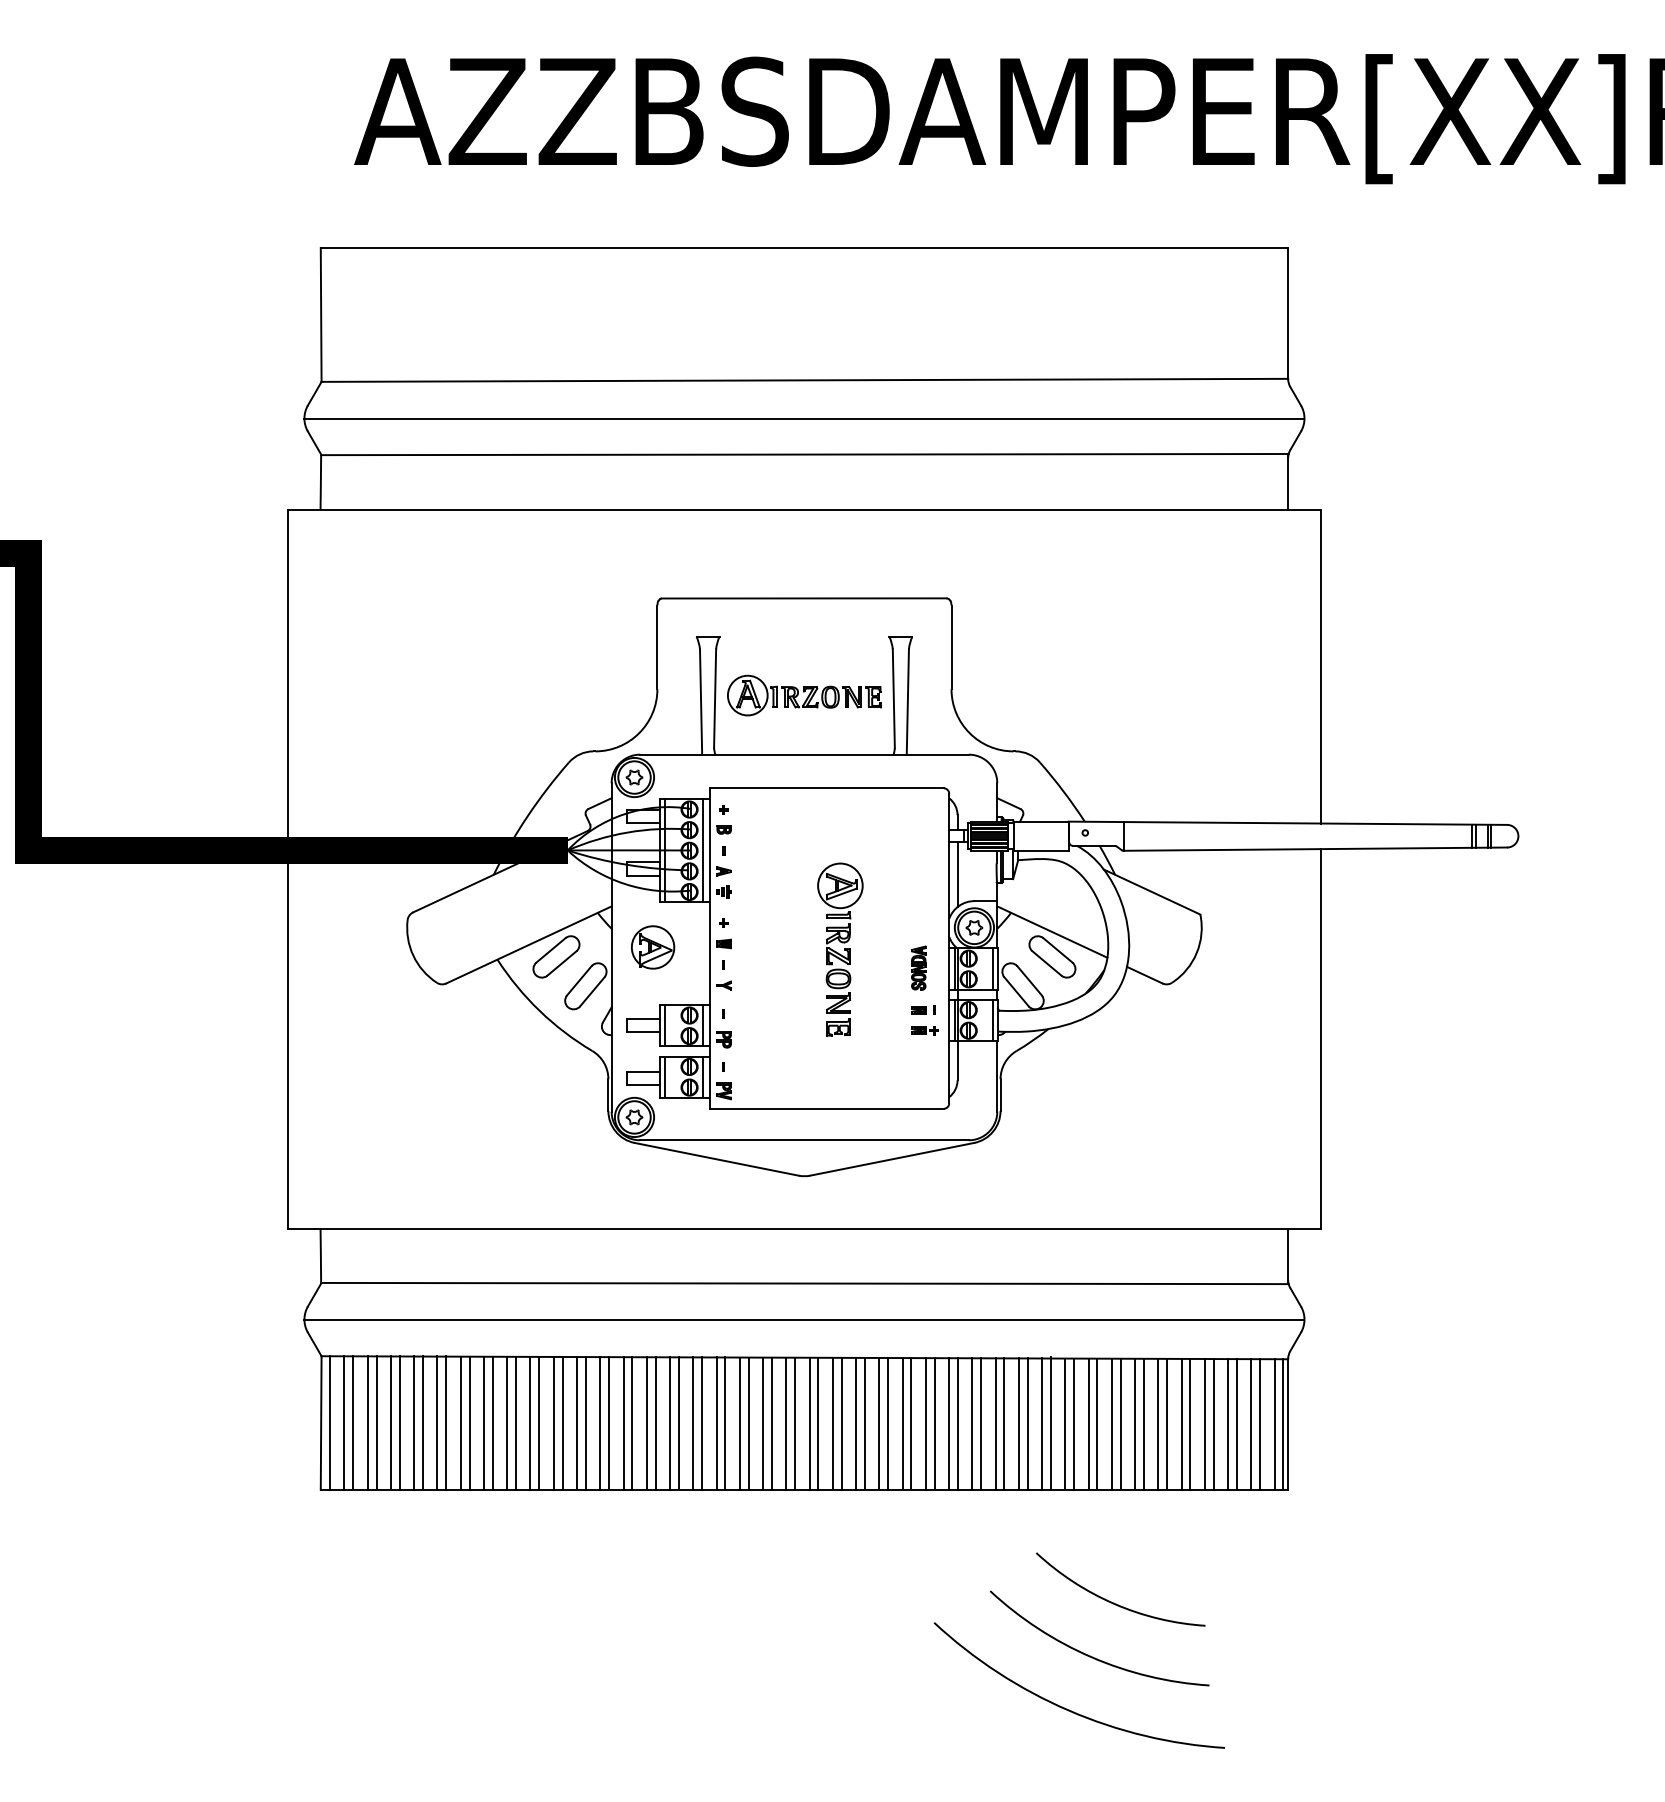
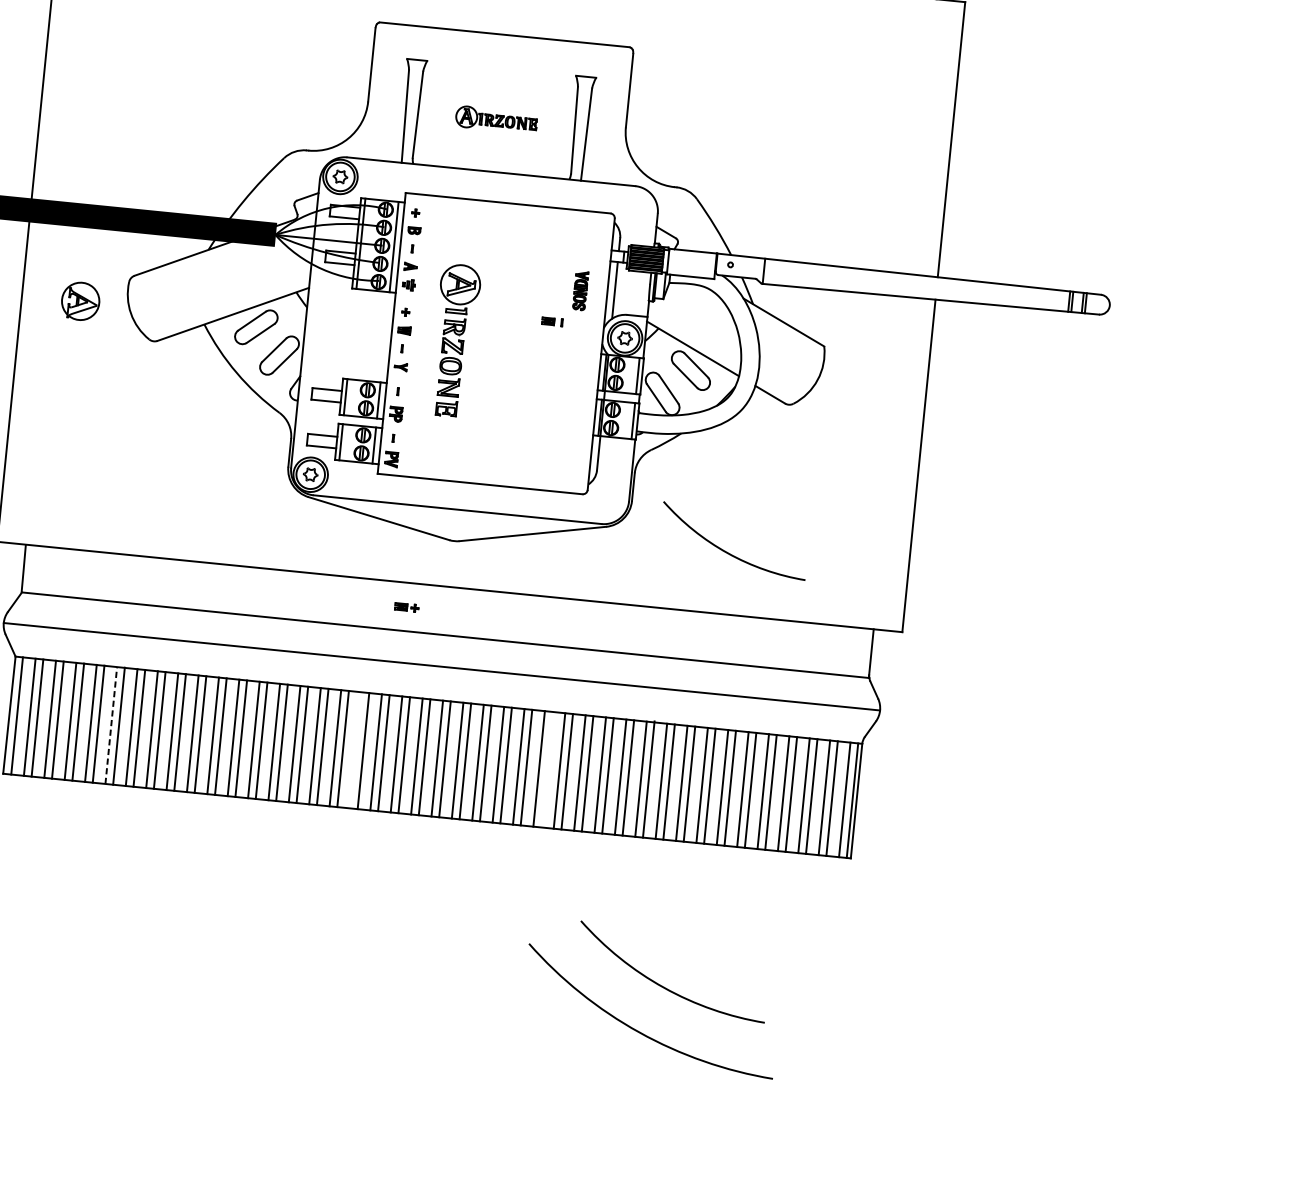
part: (804, 695) -> (496, 119), size x0.6
part: (653, 947) -> (81, 301), moved
part: (840, 949) -> (455, 340), moved
part: (918, 967) -> (580, 290), moved
part: (923, 1009) -> (552, 321), moved
part: (924, 1030) -> (406, 607), moved
line: (437, 1423) -> (111, 725), solid -> dashed
line: (716, 1423) -> (355, 750), removed
line: (934, 1423) -> (546, 769), removed
arc: (1114, 1602) -> (727, 551), moved

